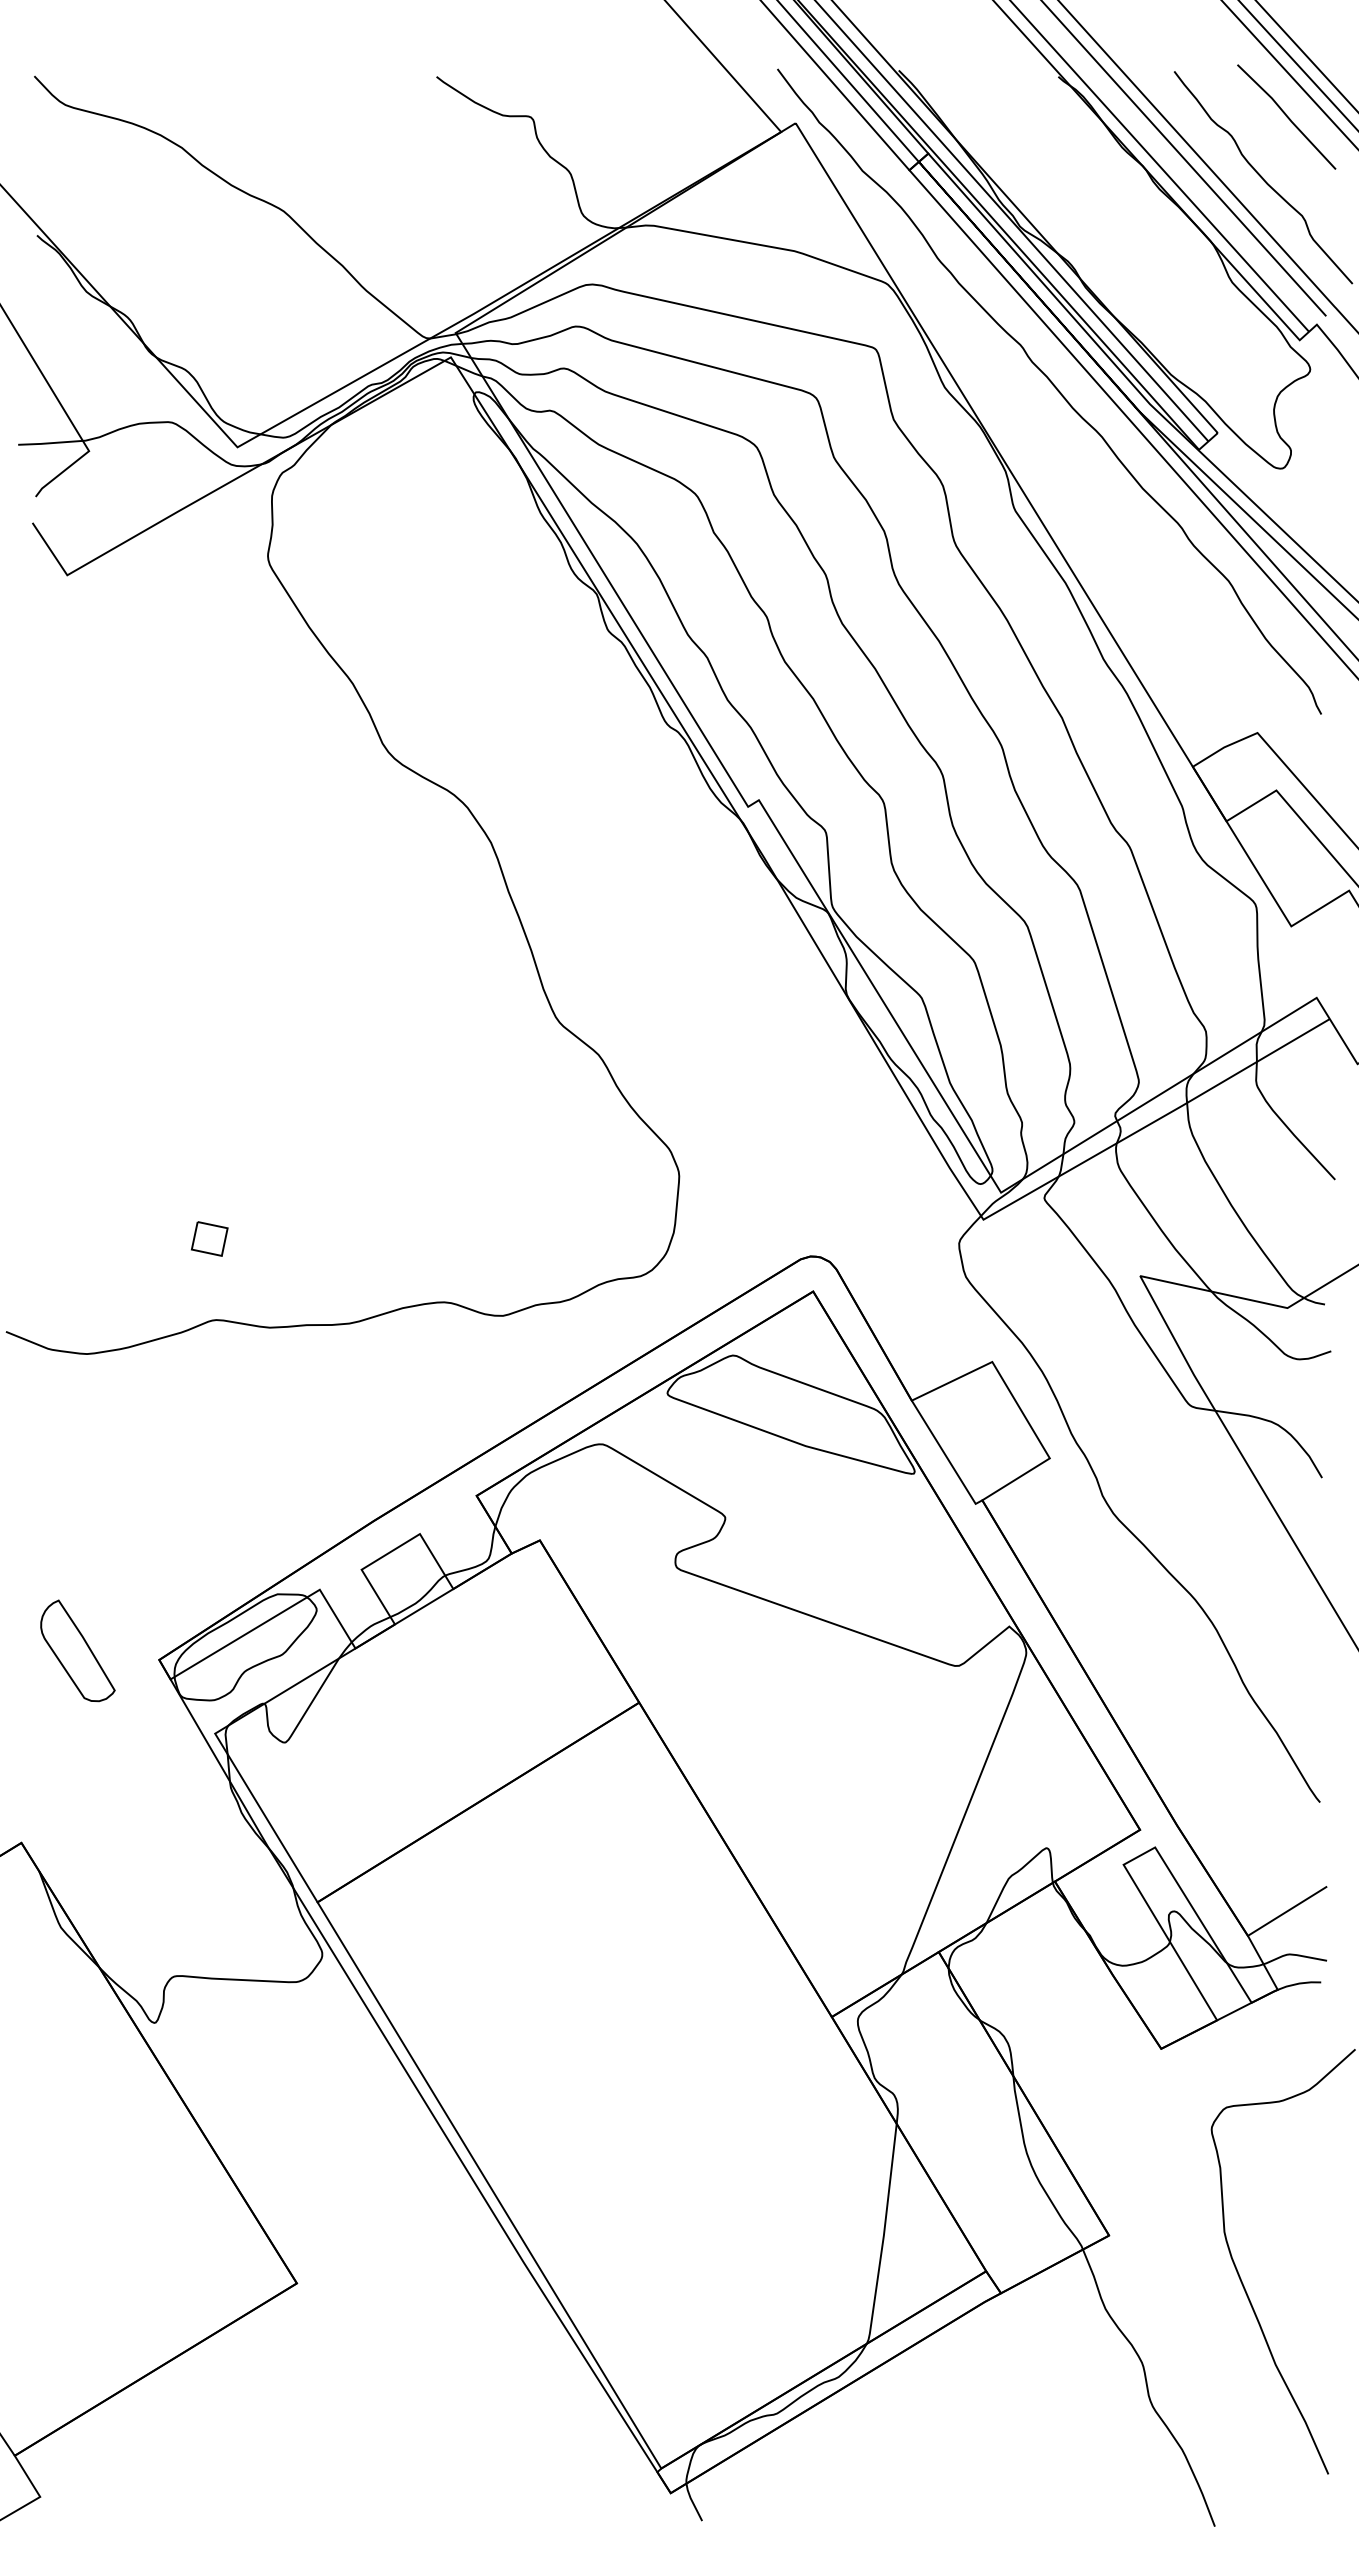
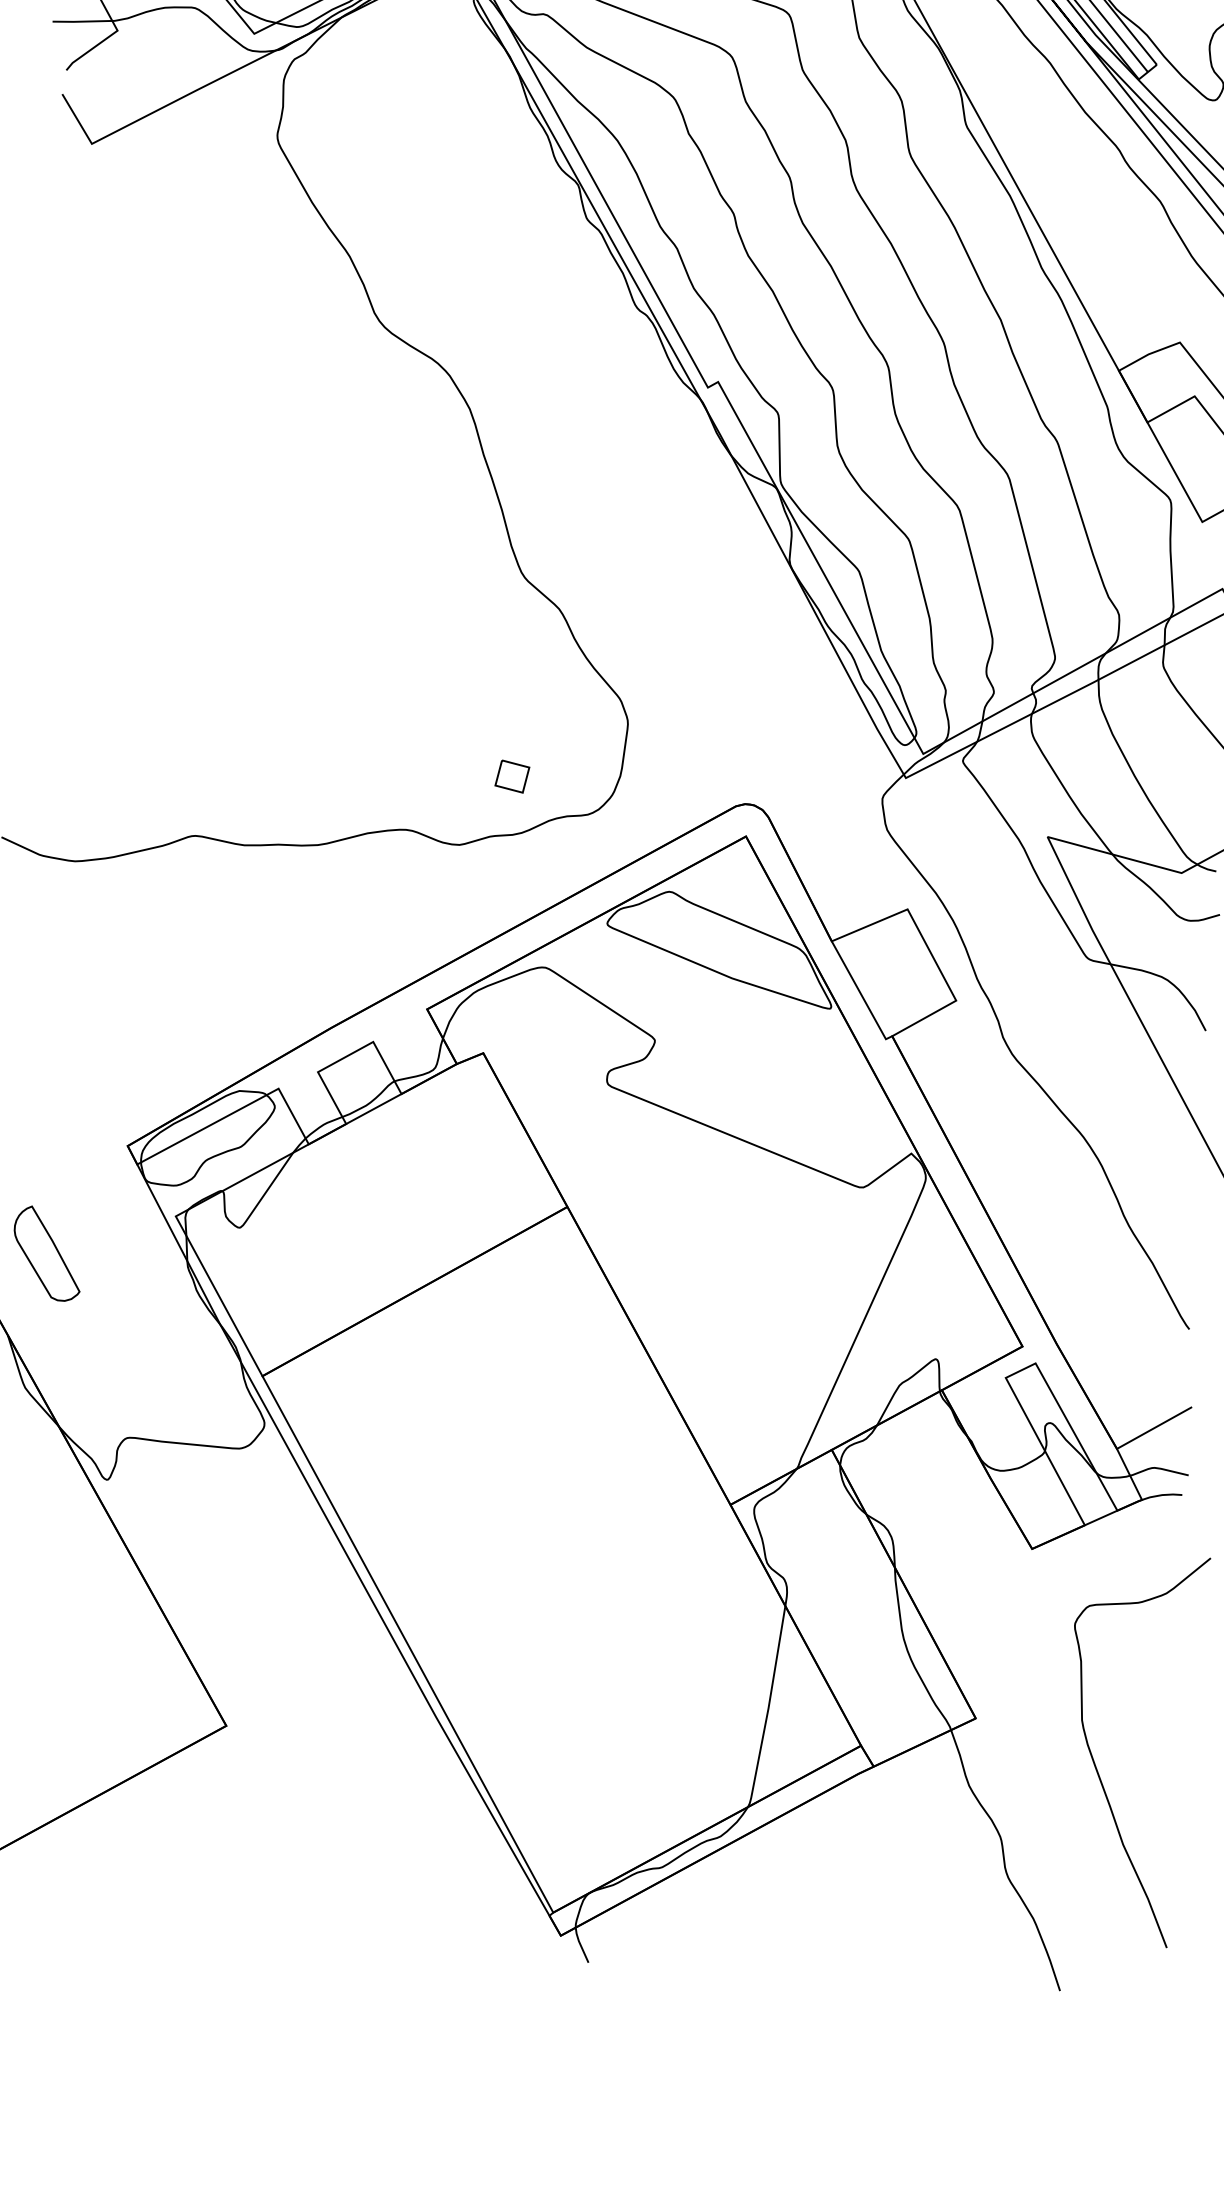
part: (209, 1238) -> (512, 776), moved
part: (77, 1650) -> (47, 1253), moved

